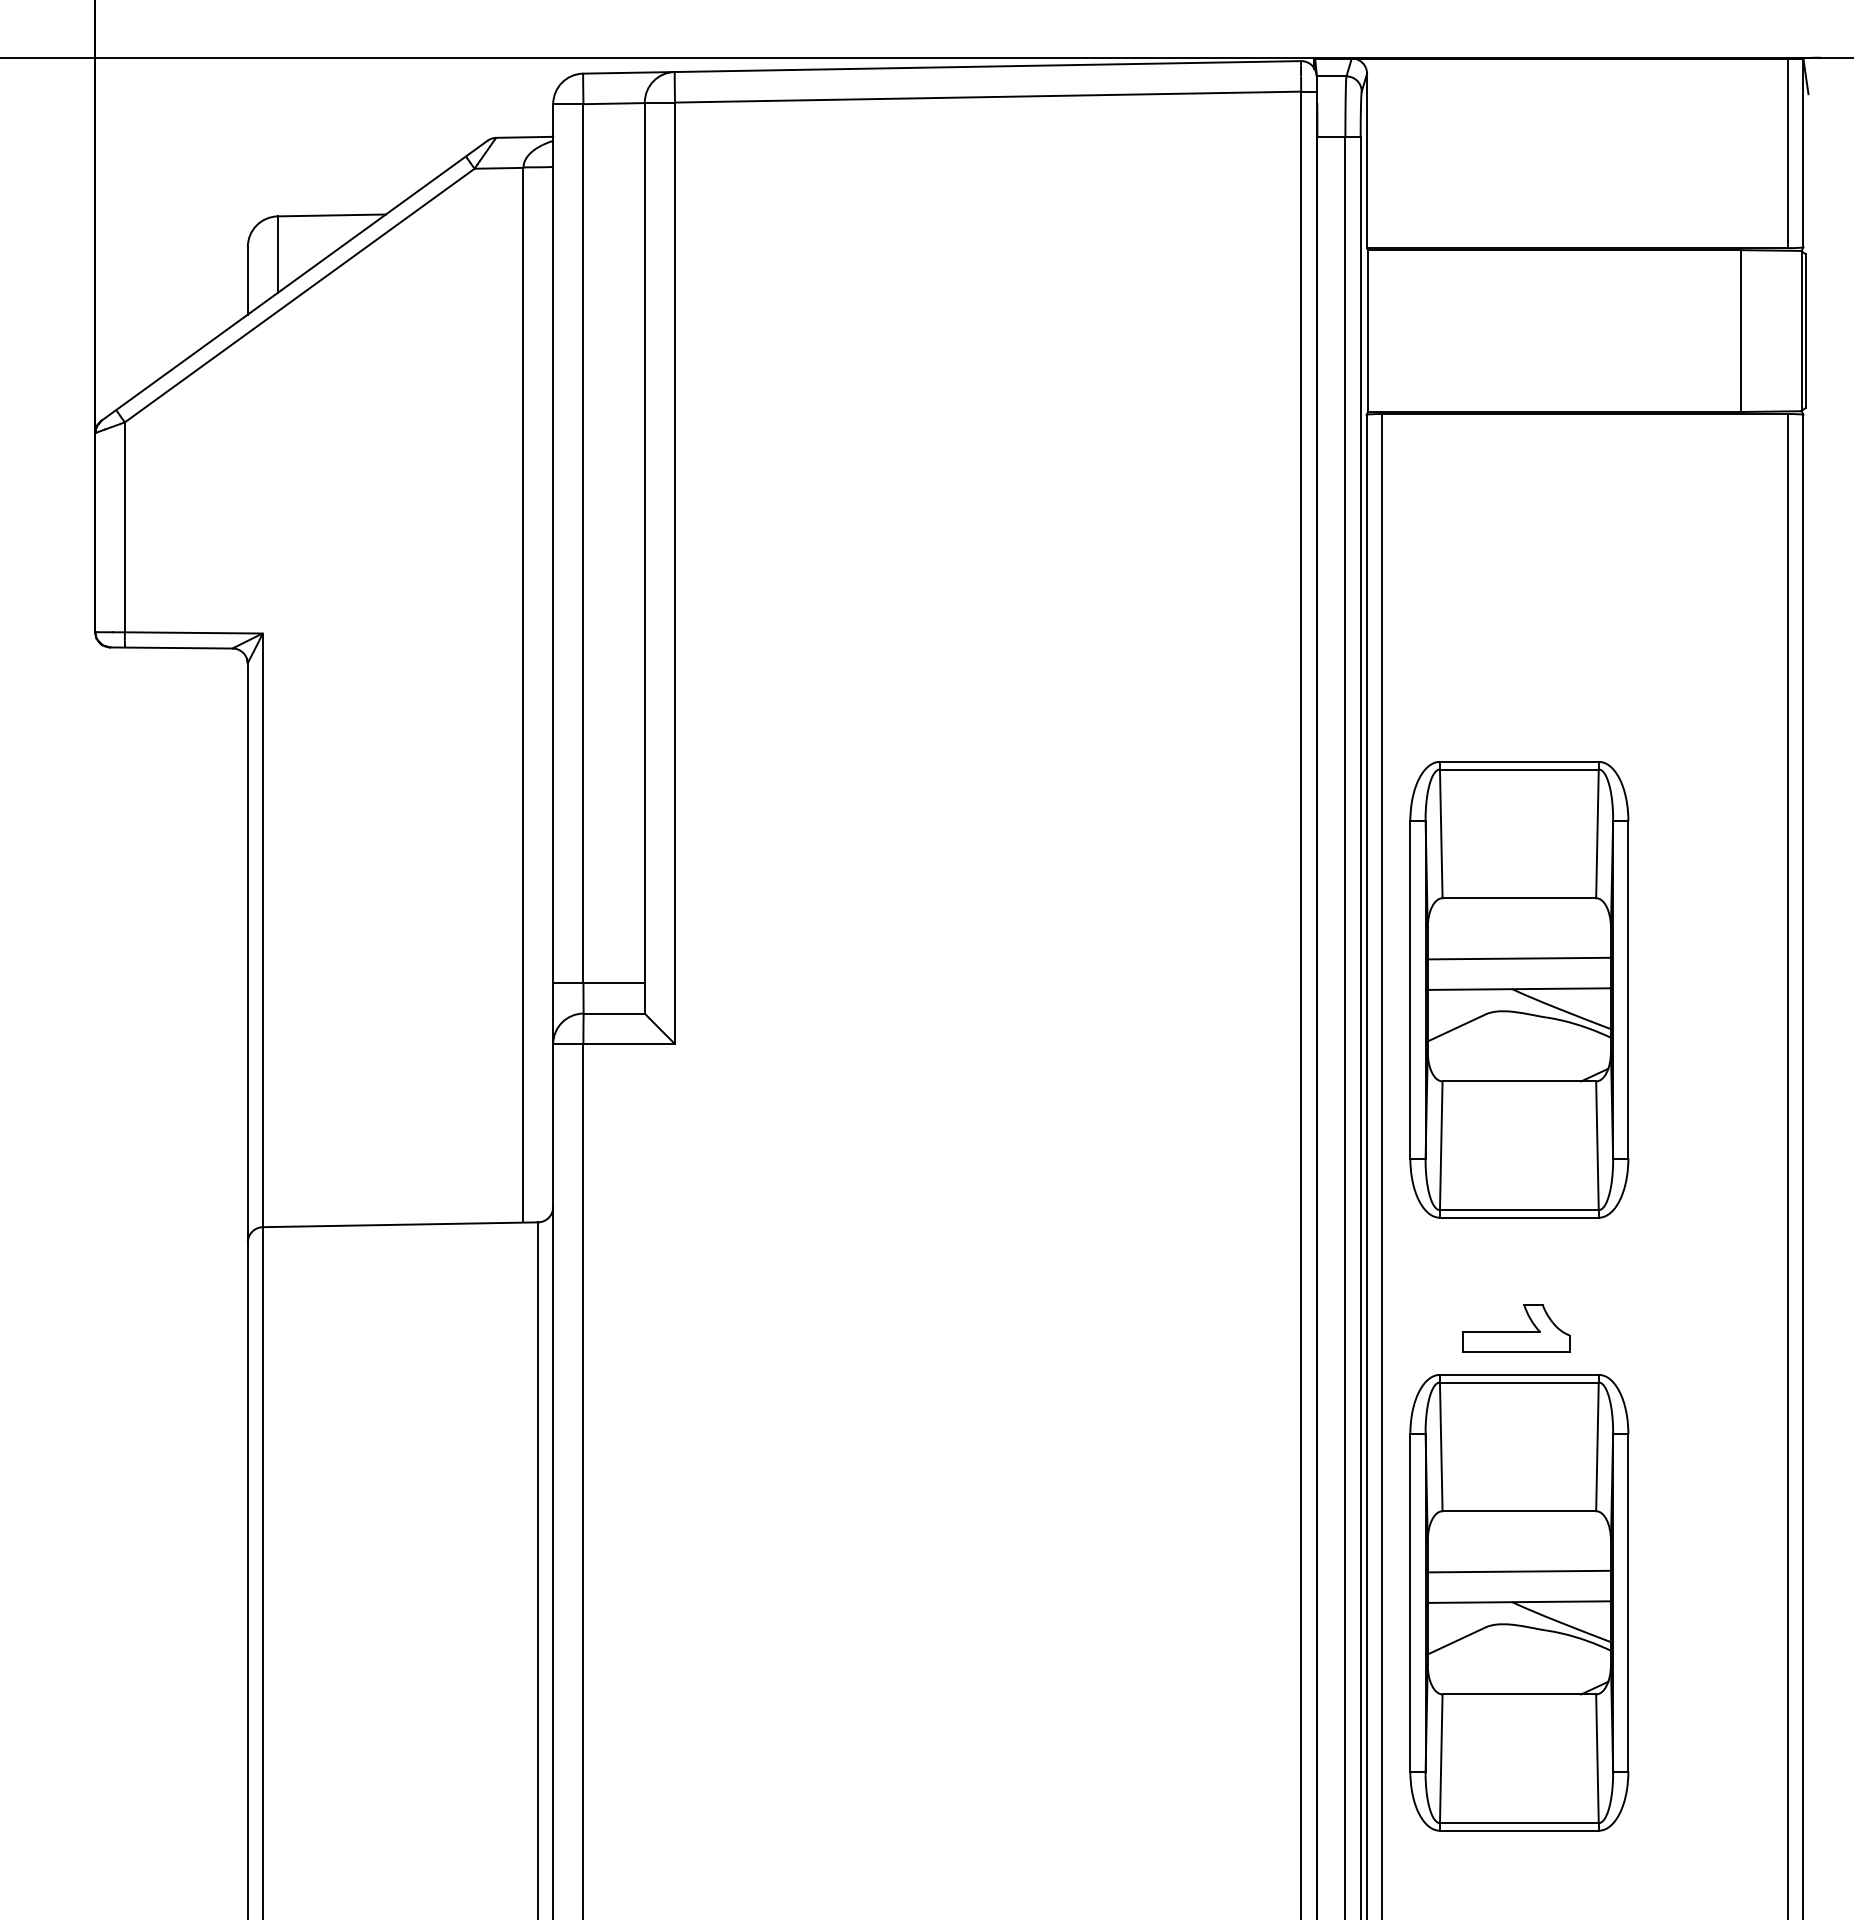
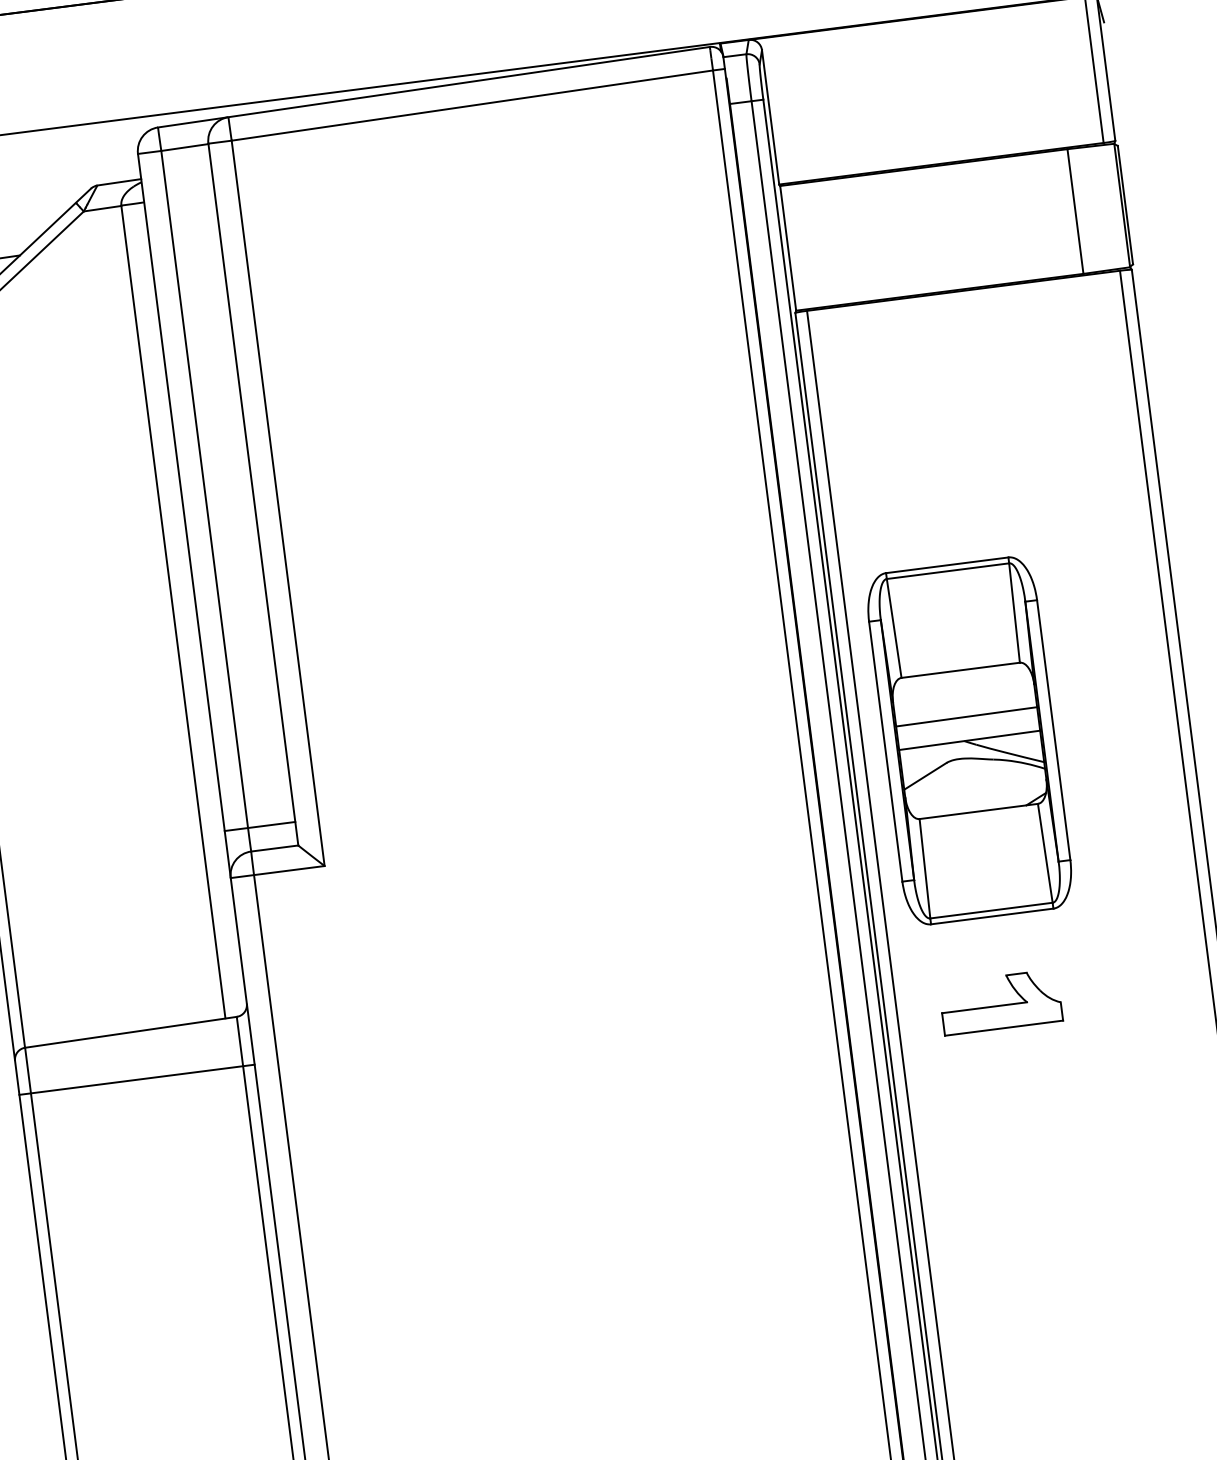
line: (400, 1286) -> (137, 1079), added
part: (1516, 1328) -> (1000, 1002), size x1.43
part: (1519, 1602) -> (1030, 1212), removed

